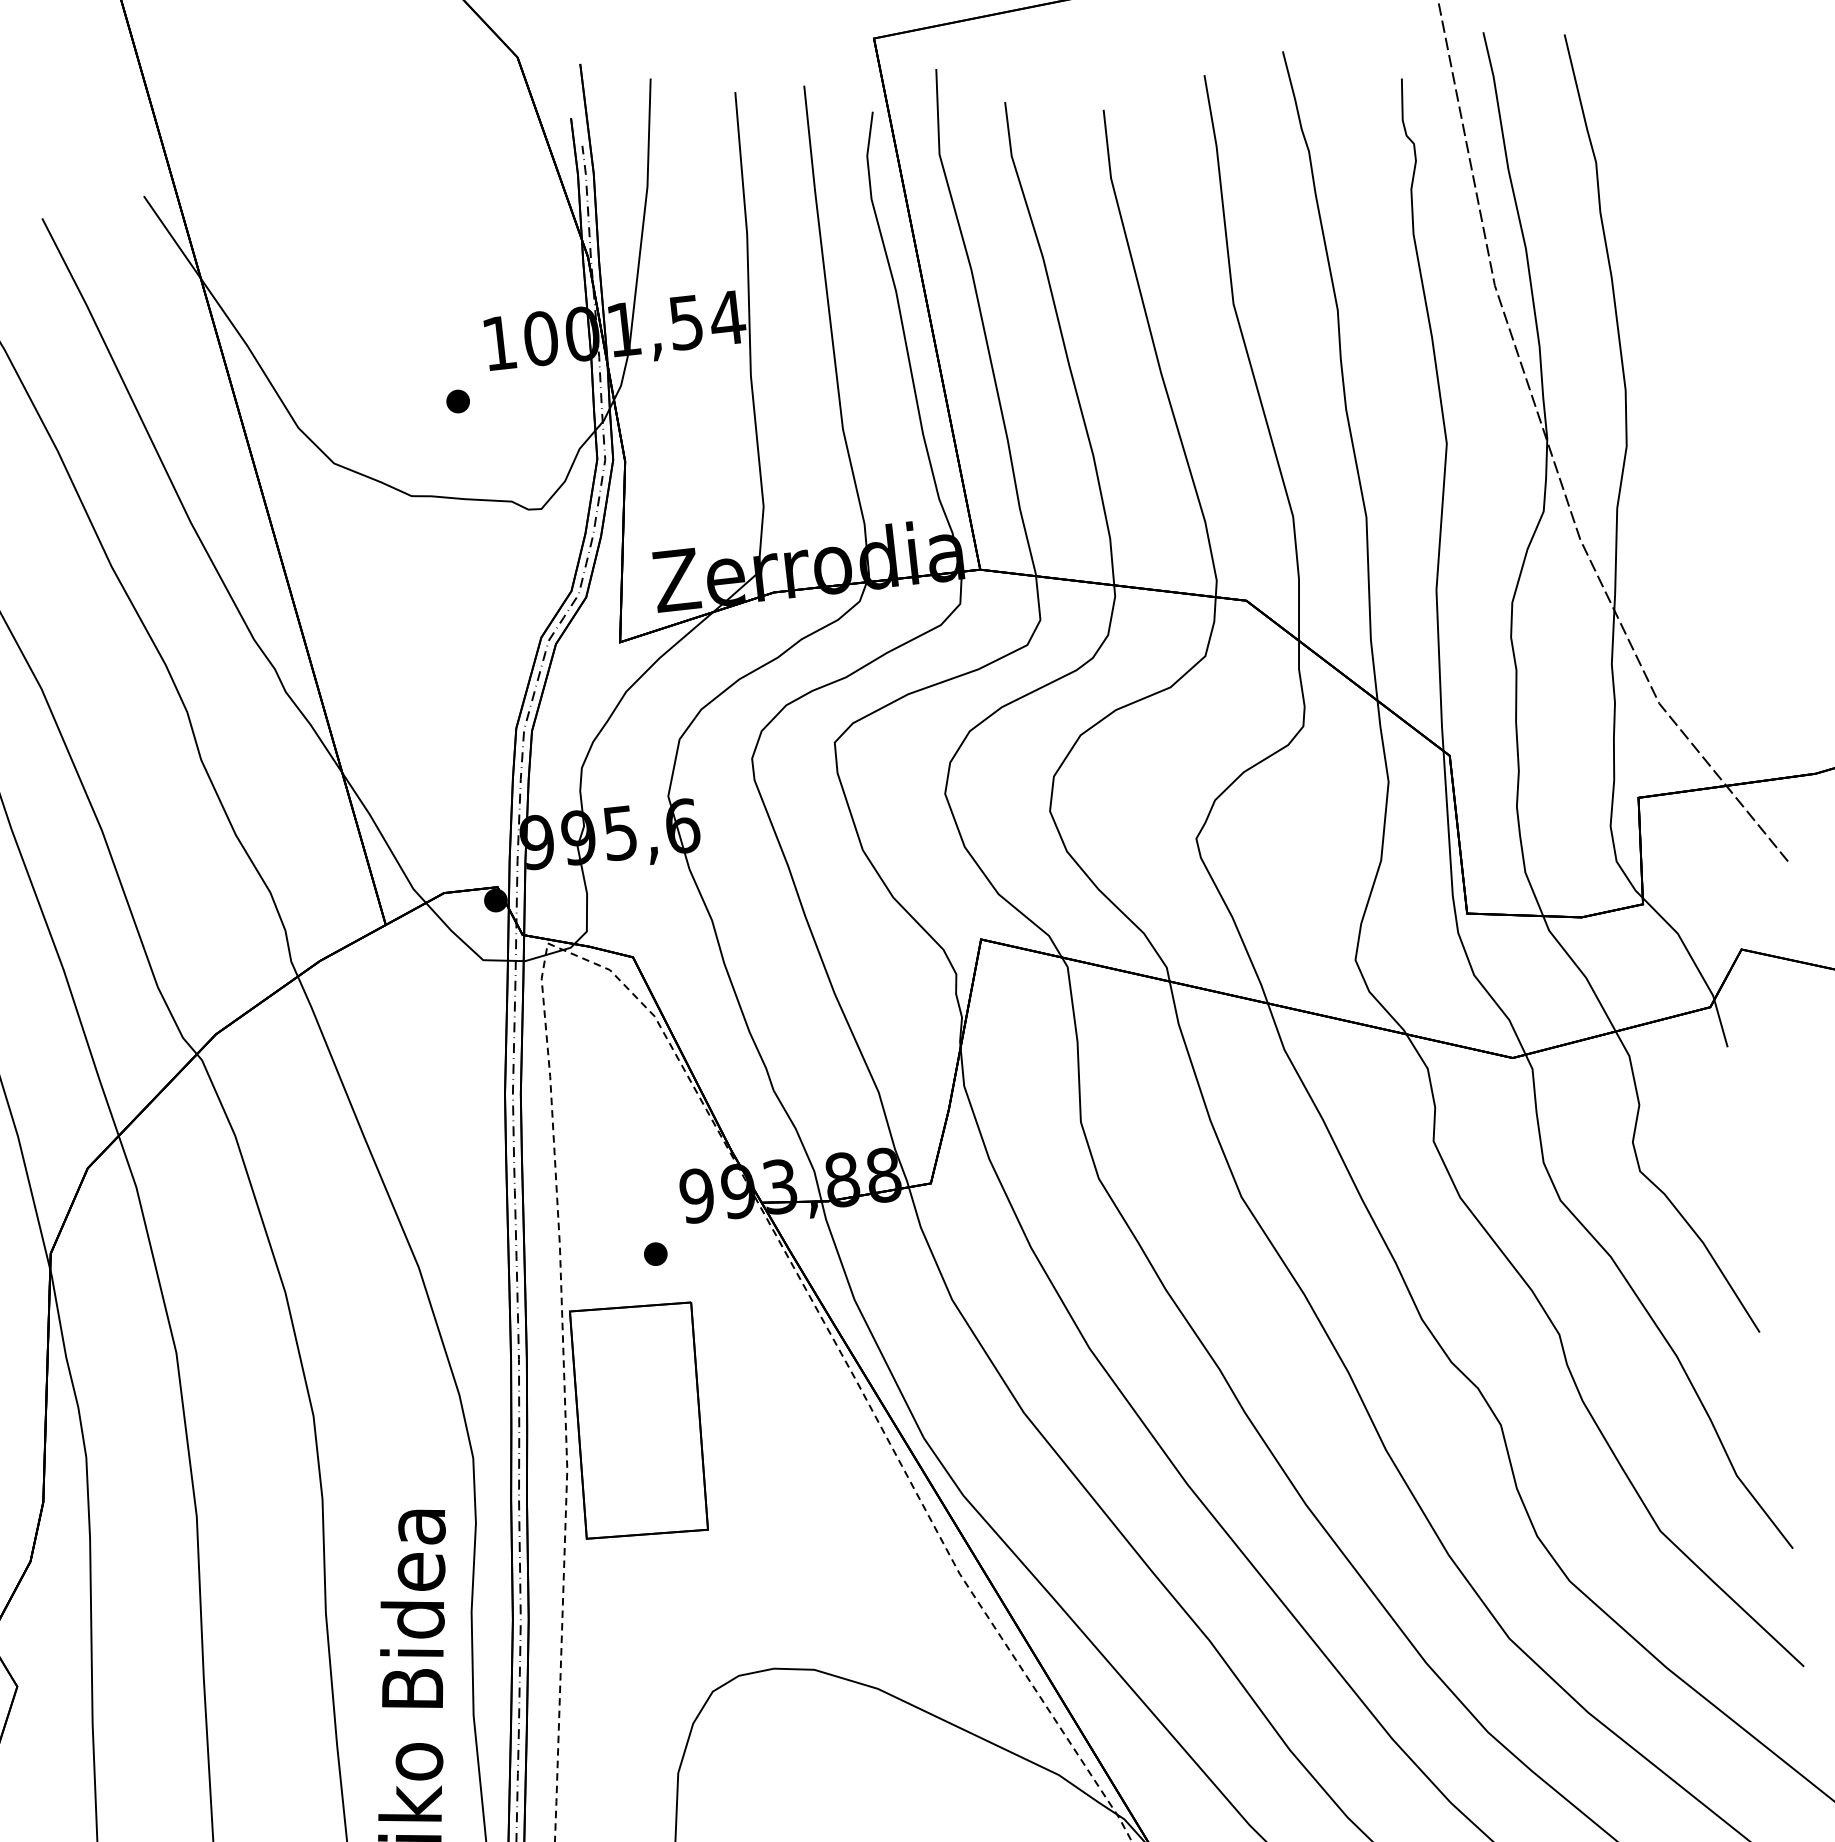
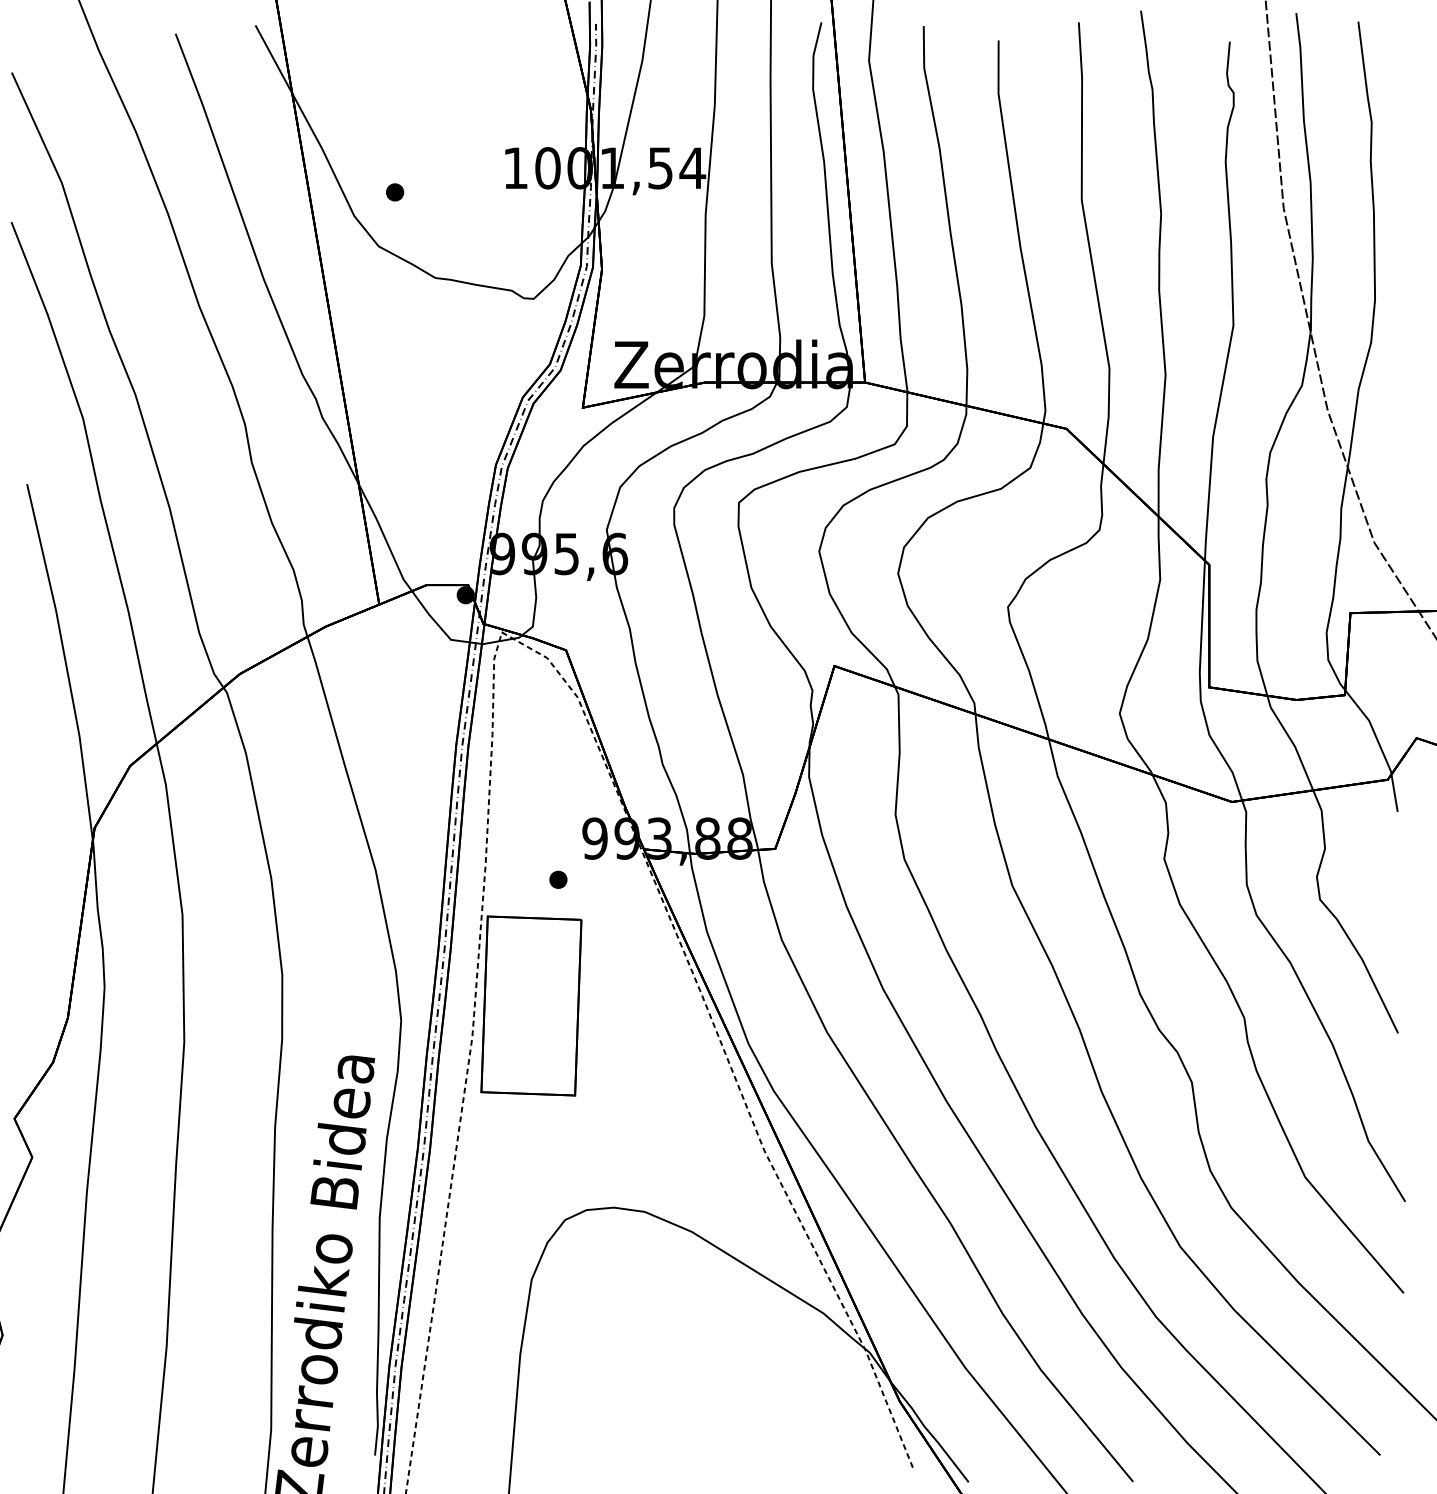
part: (458, 401) -> (395, 192), moved

